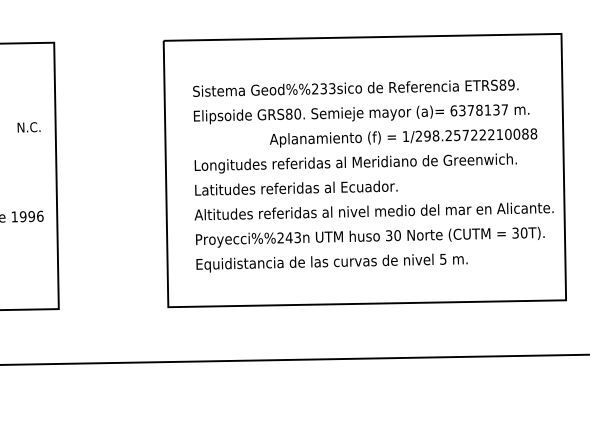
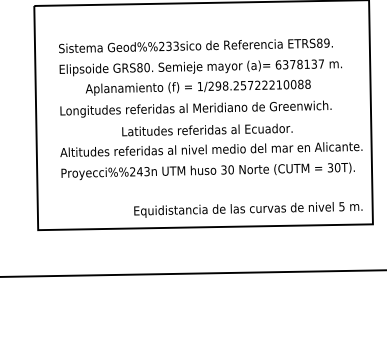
text: (403, 137) -> (198, 87), moved
text: (296, 187) -> (207, 129), moved
text: (331, 262) -> (247, 209), moved

